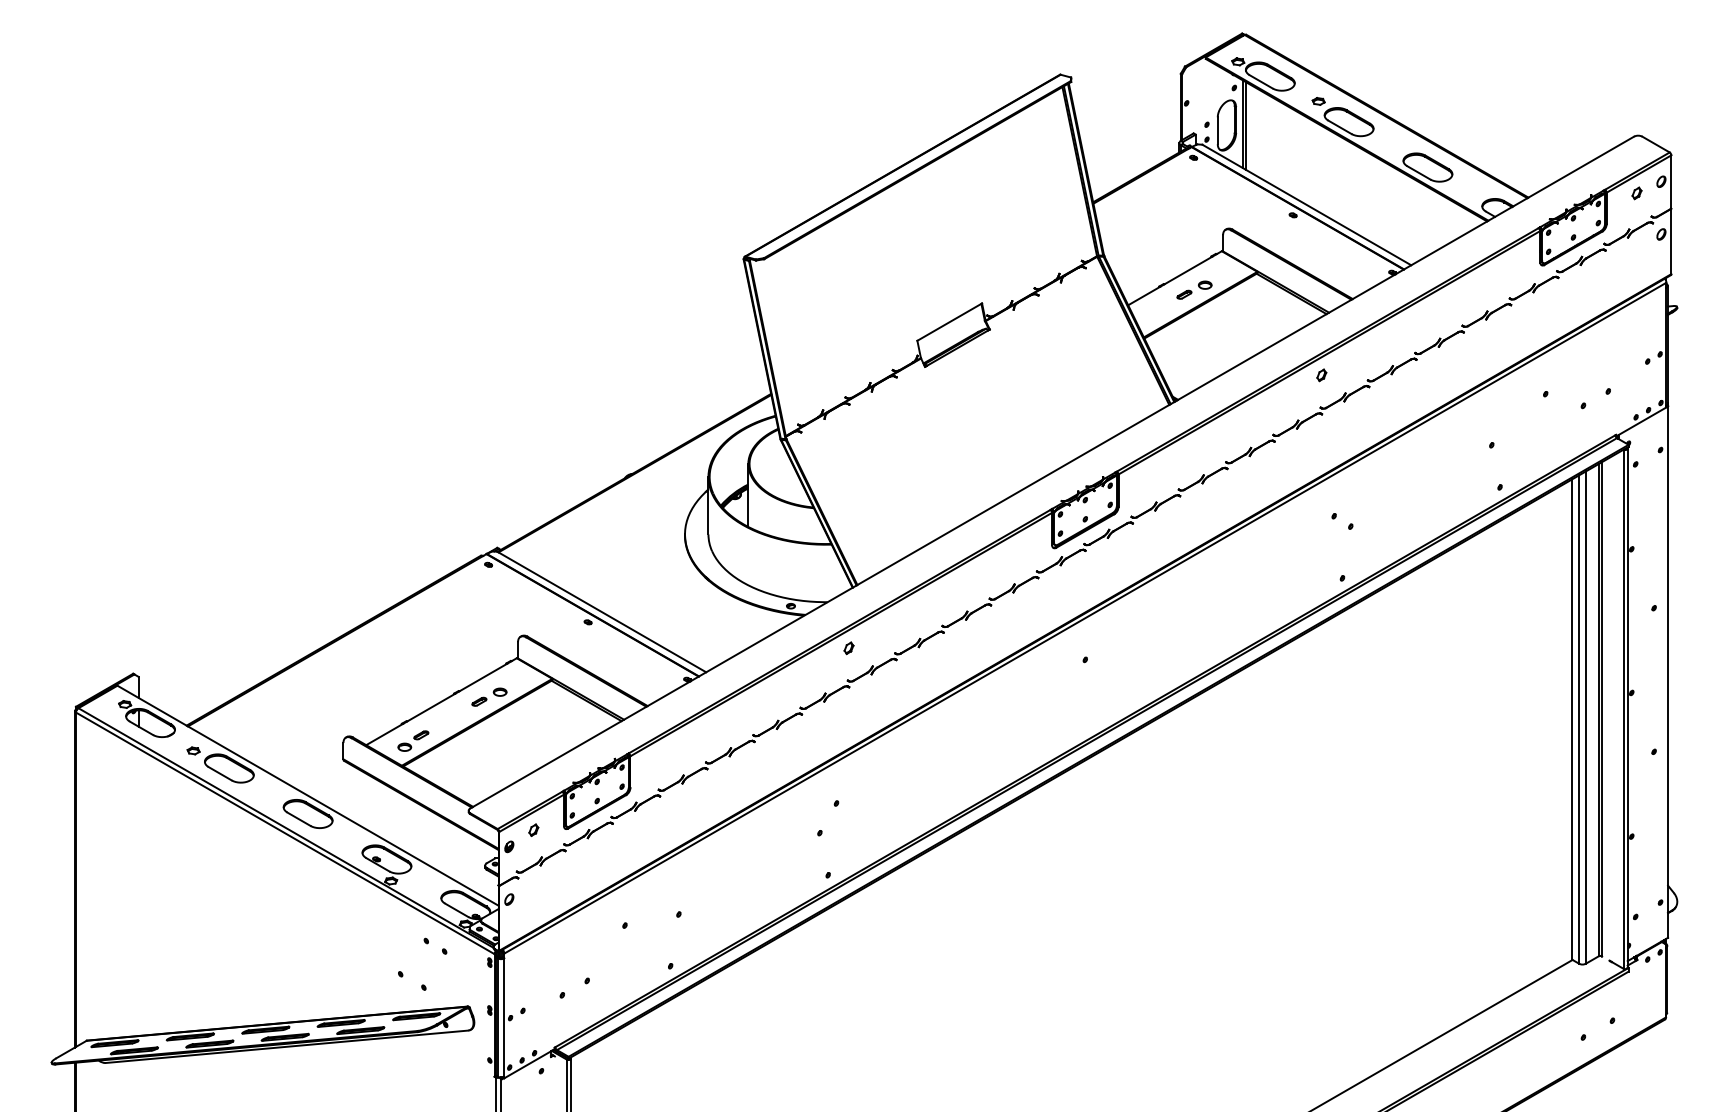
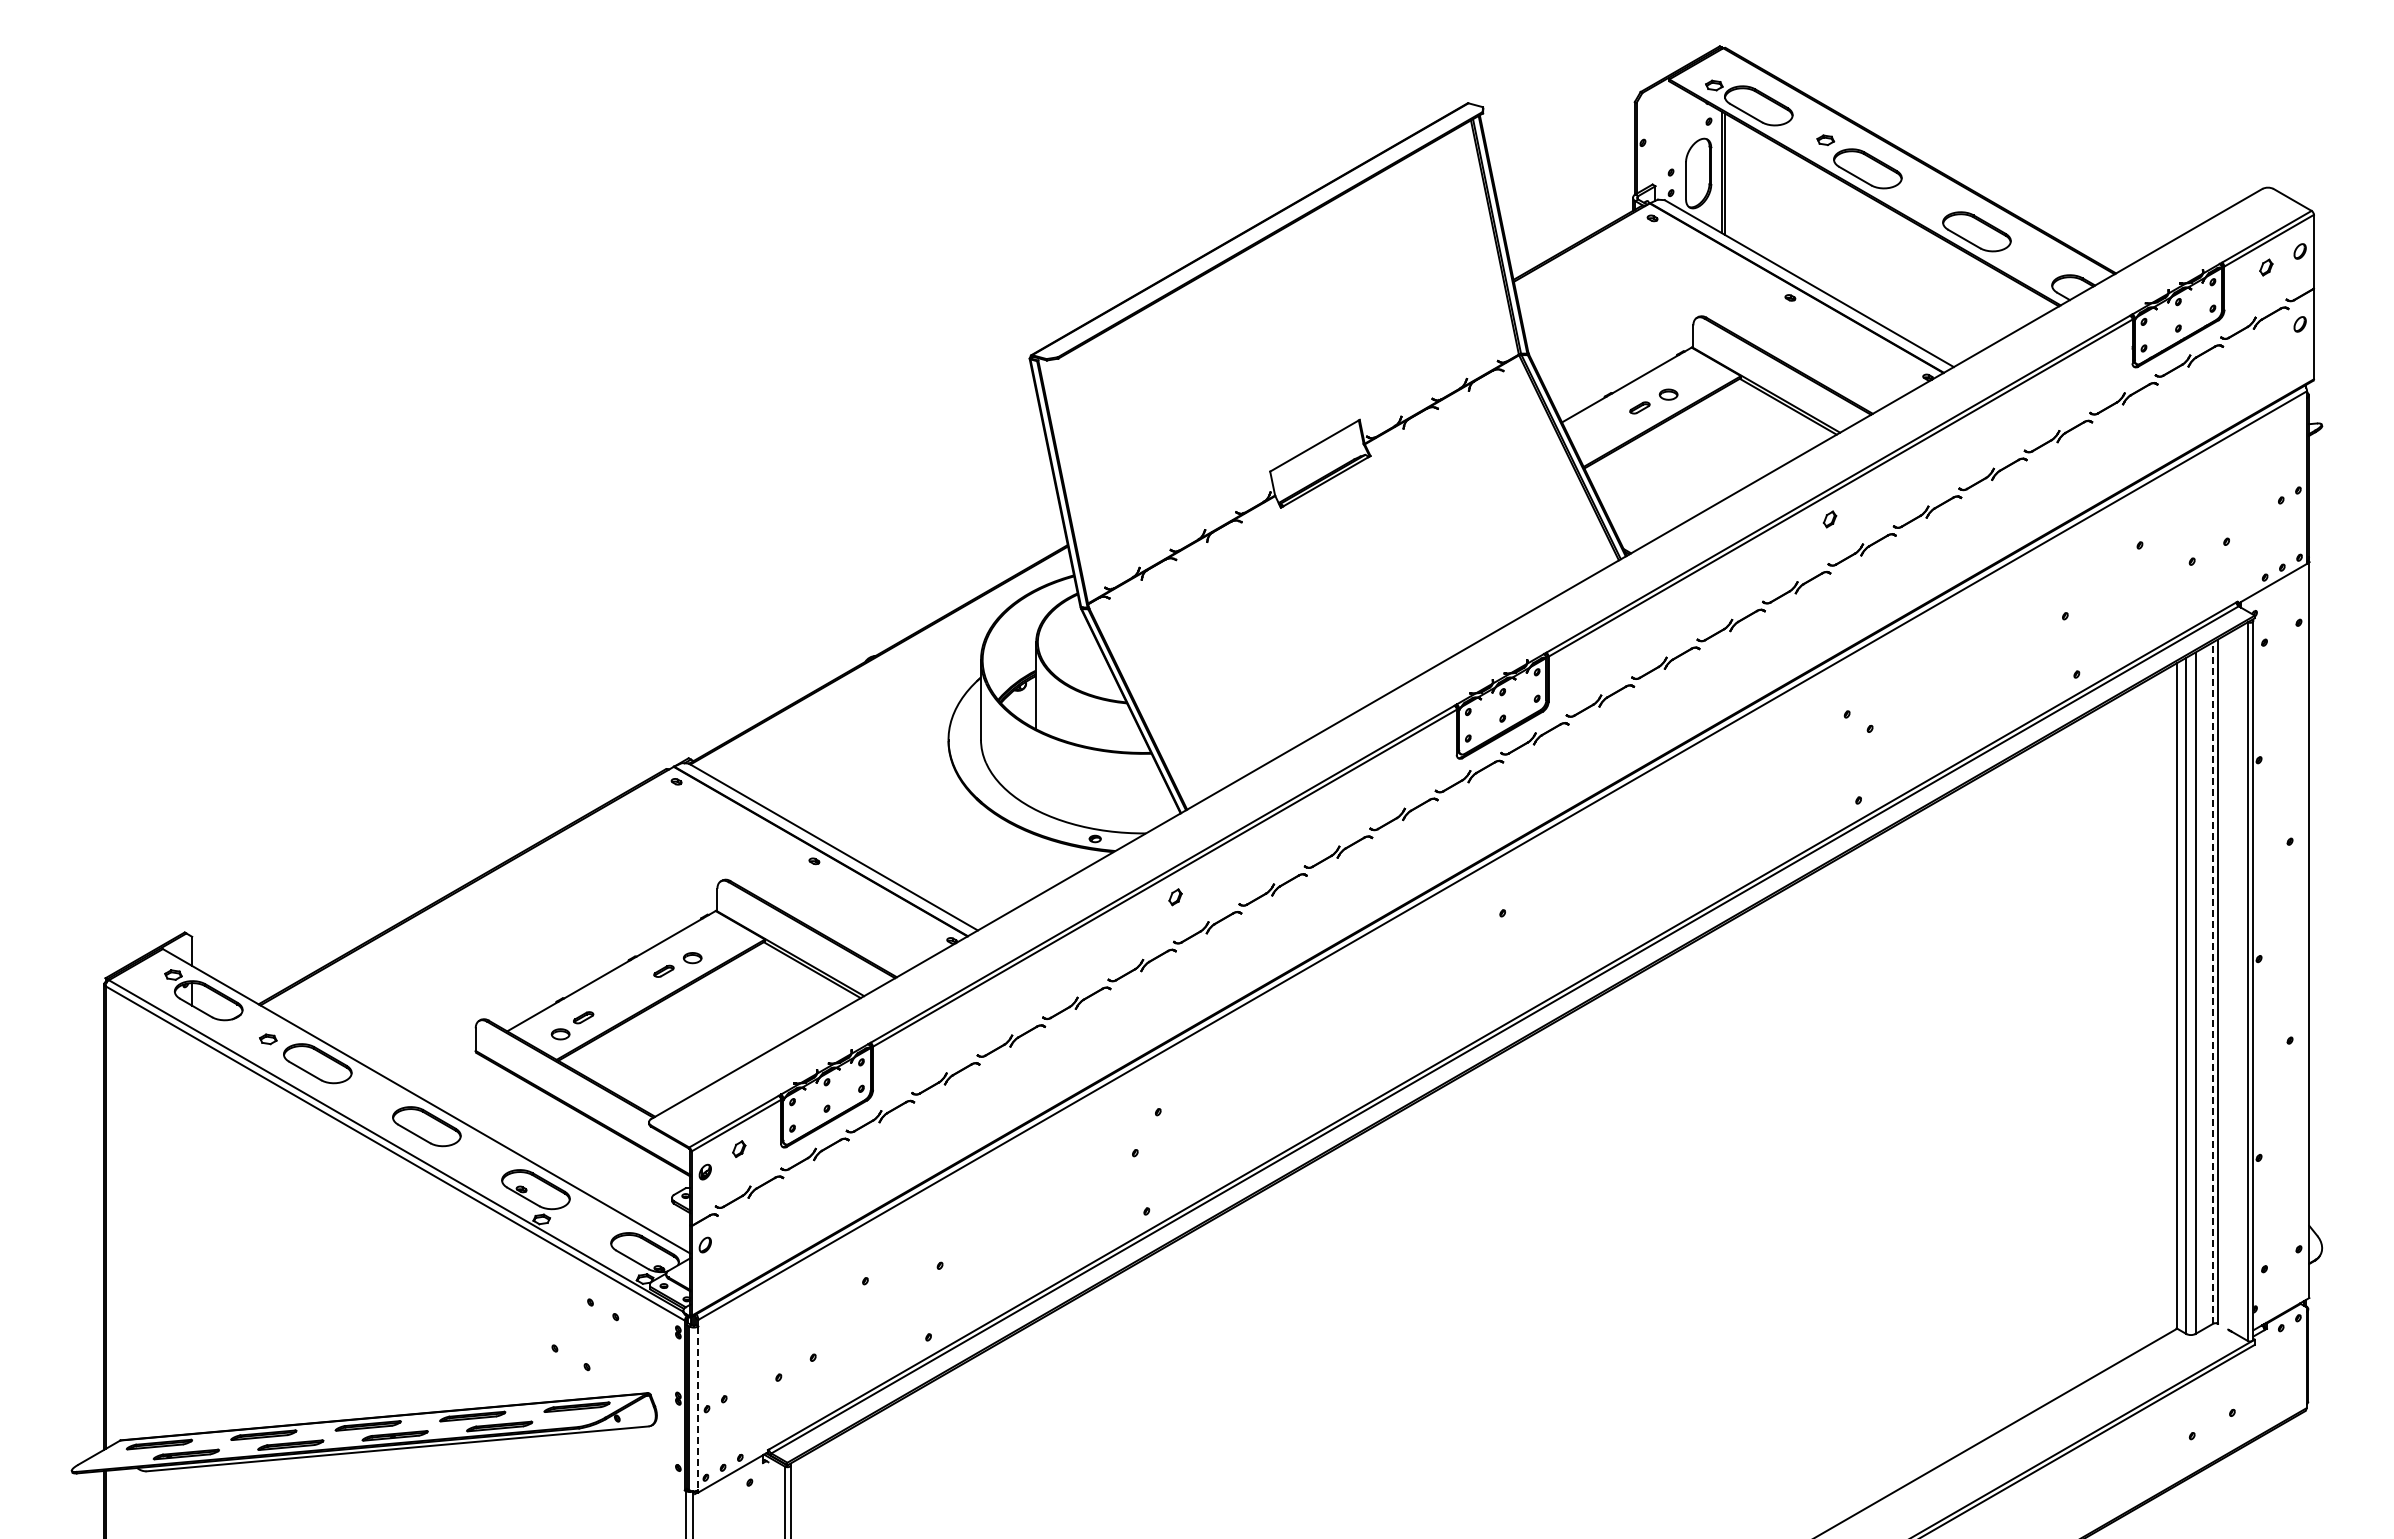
line: (1598, 709) -> (2213, 982), solid -> dashed
line: (504, 1017) -> (698, 1408), solid -> dashed

